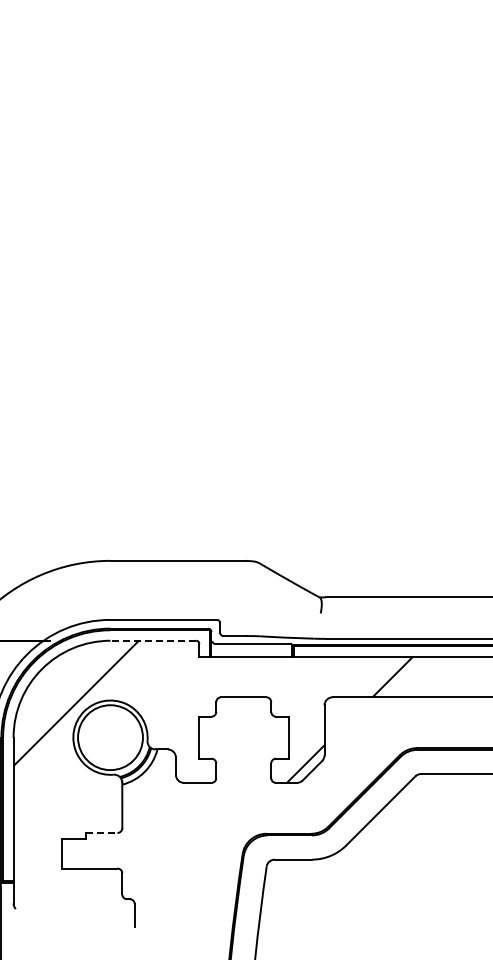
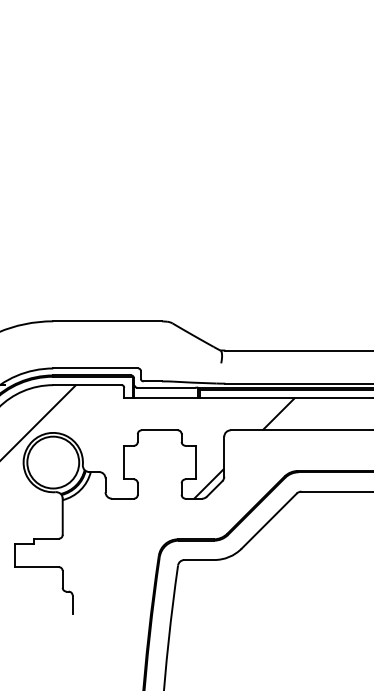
line: (153, 640) -> (87, 384), dashed -> solid
line: (101, 832) -> (46, 538), dashed -> solid

